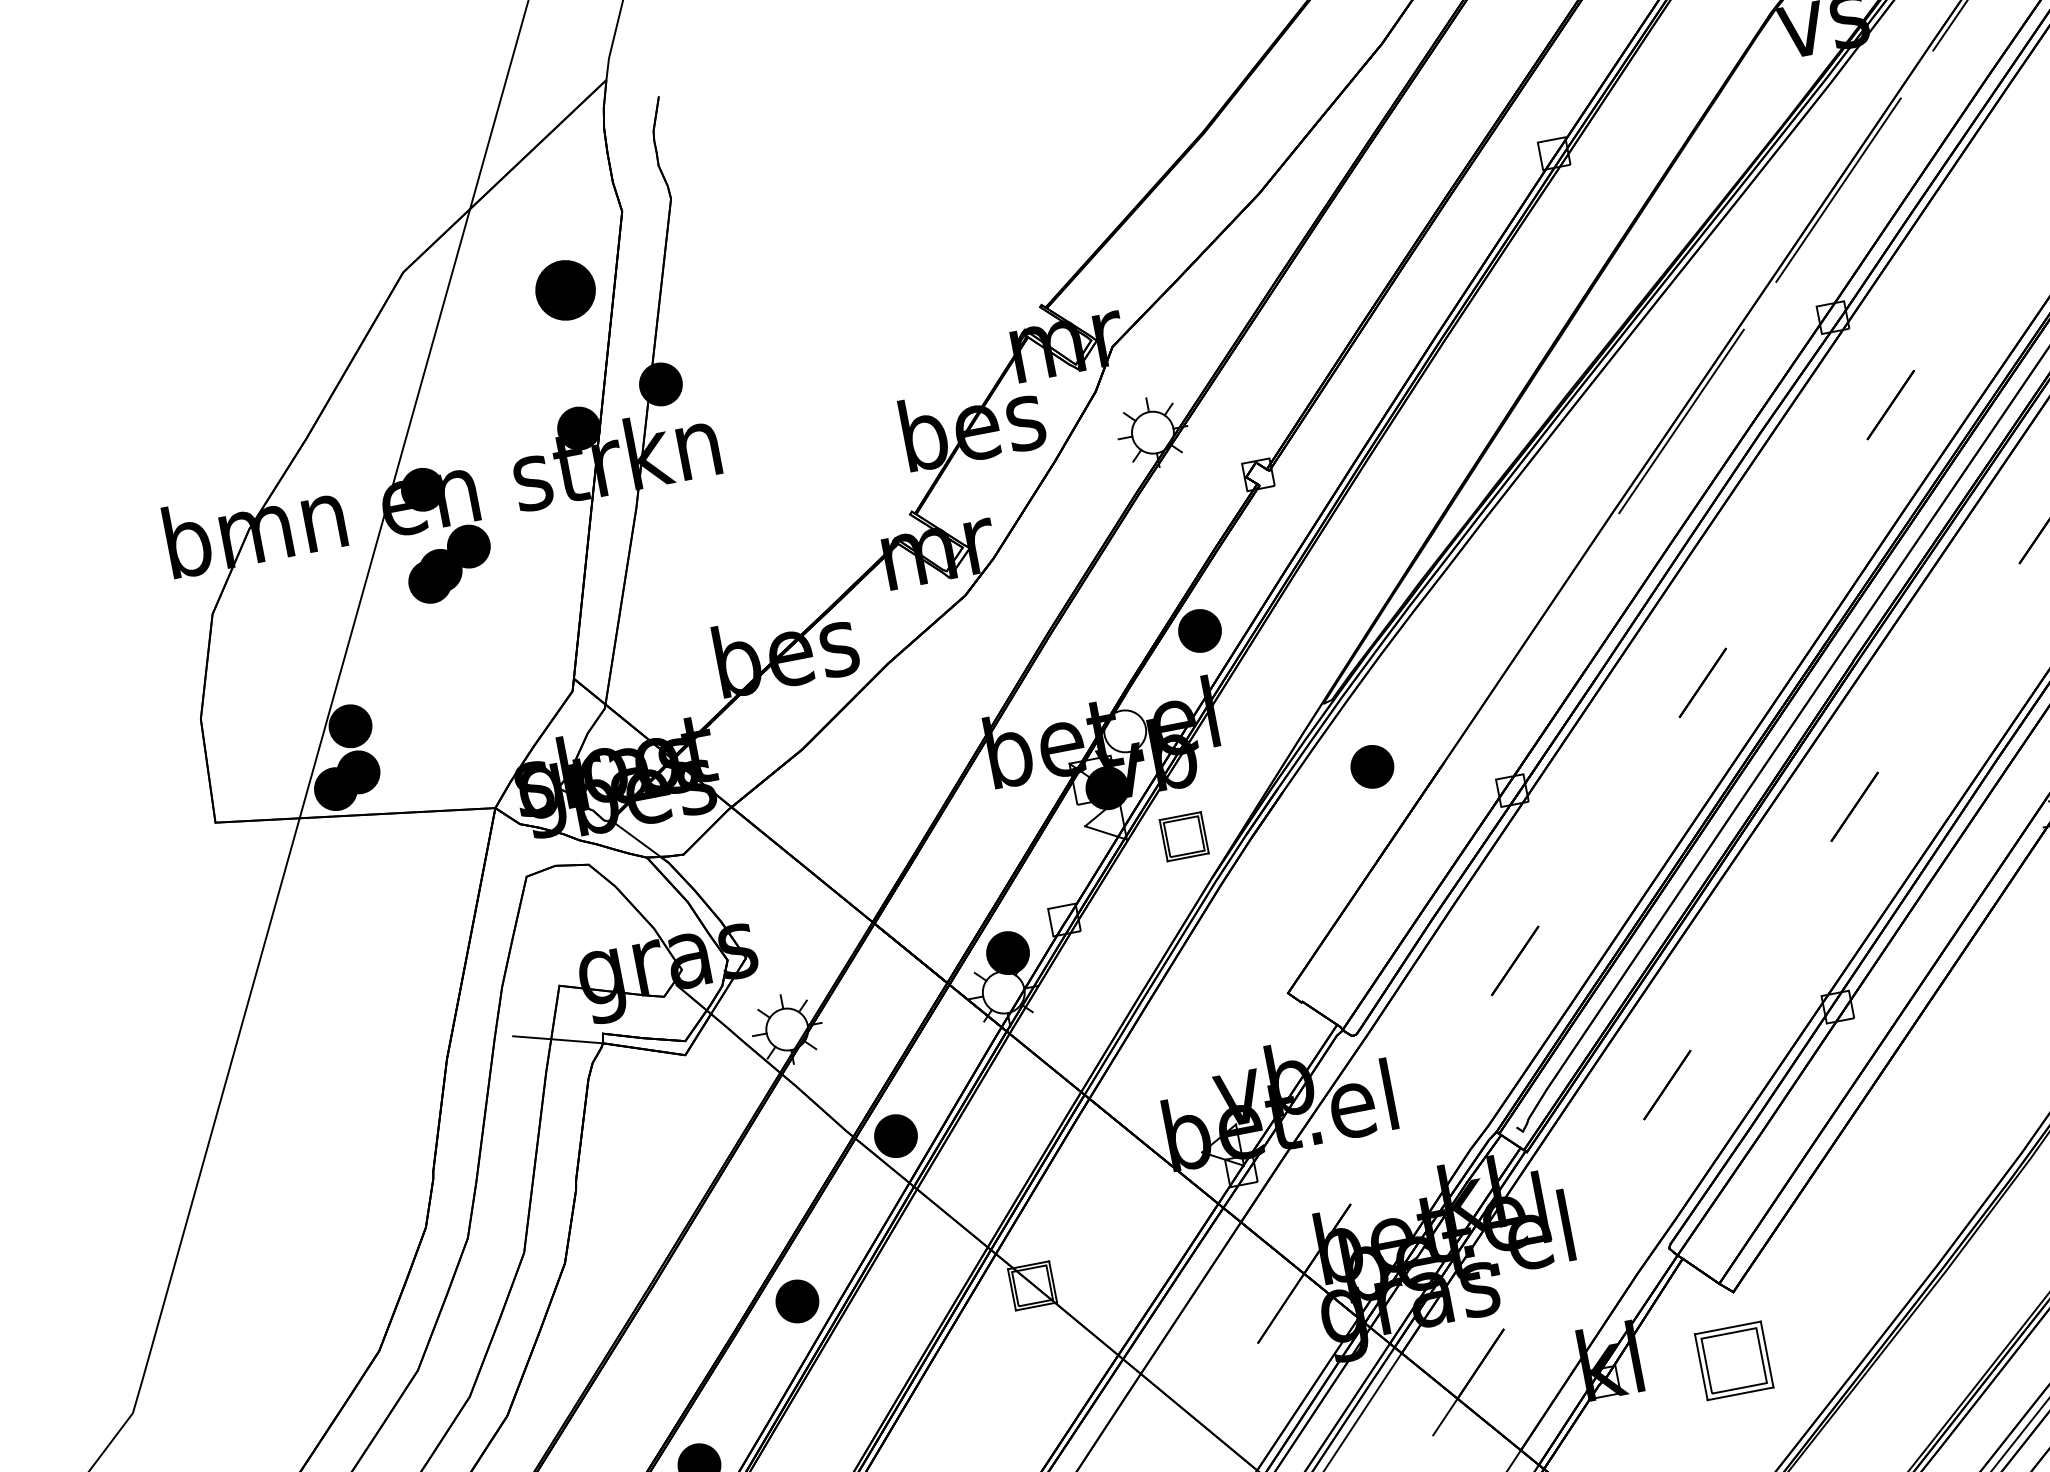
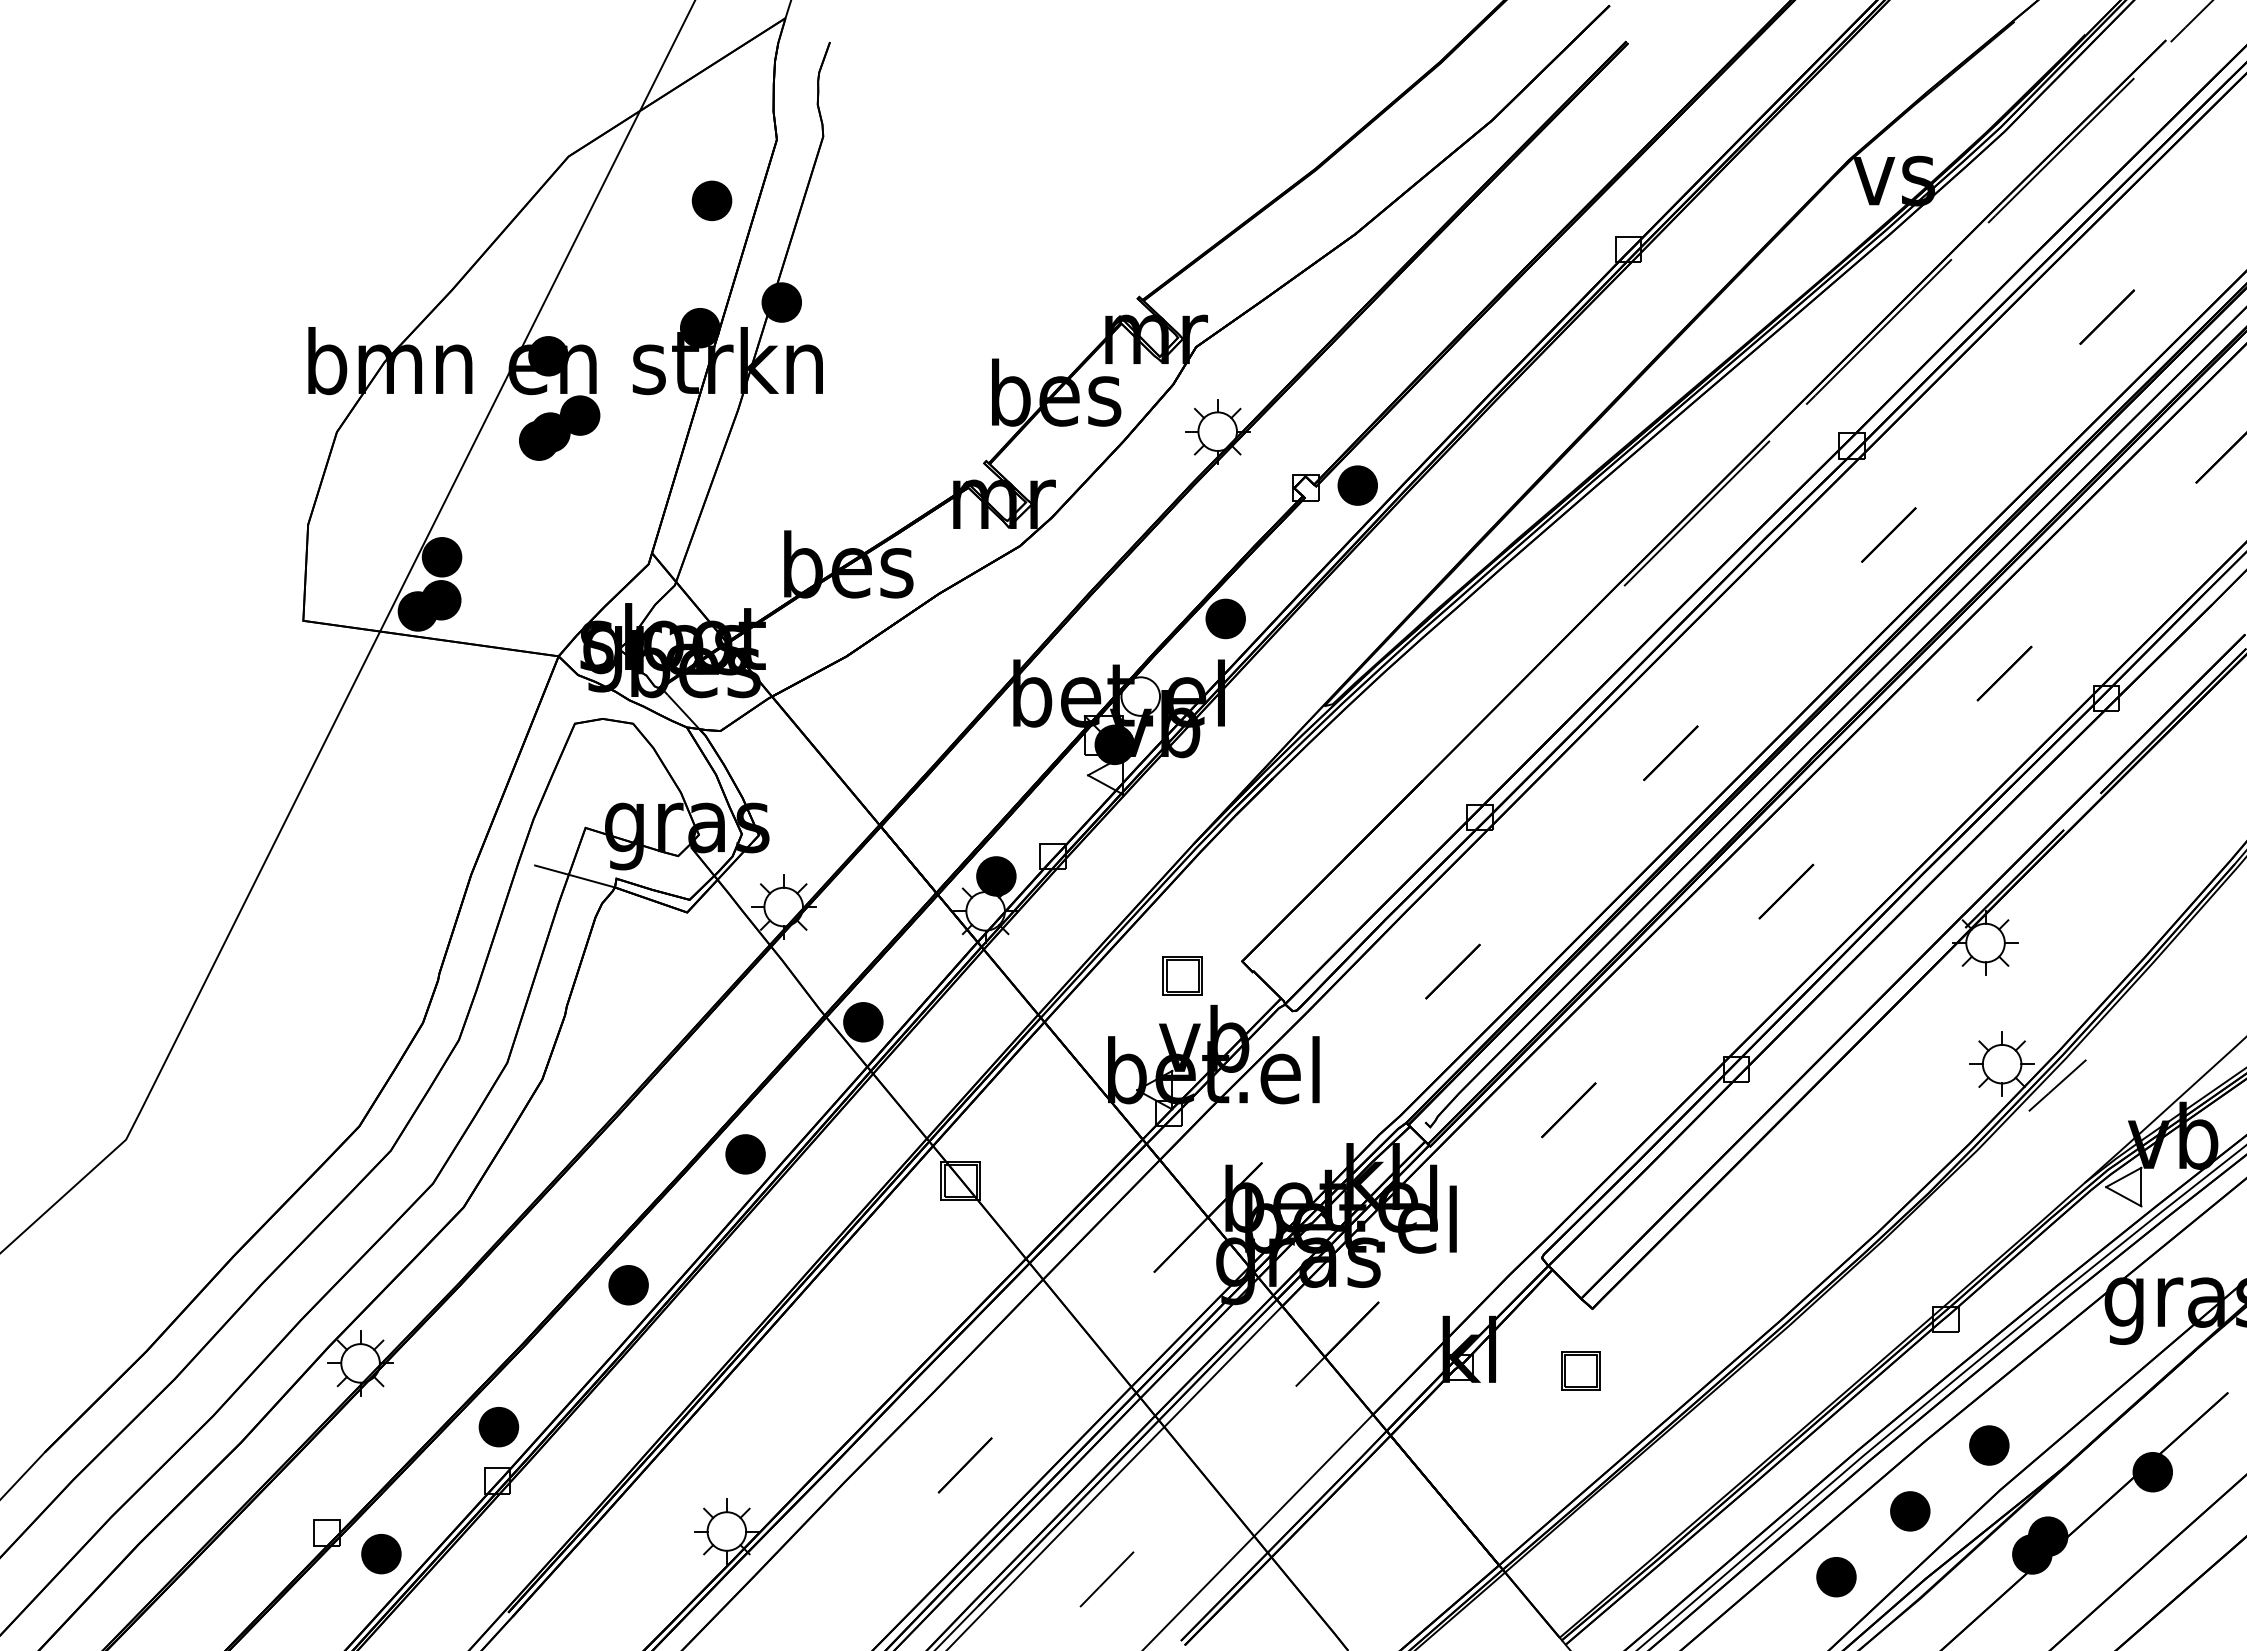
part: (564, 289) -> (711, 200), size x0.71
part: (1372, 766) -> (1357, 485), moved
part: (1183, 836) -> (1182, 975), moved
part: (1733, 1360) -> (1580, 1370), size x0.62

